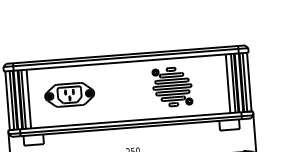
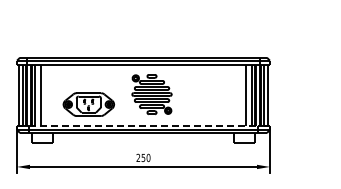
part: (171, 86) -> (151, 94), moved
part: (69, 94) -> (88, 104), moved
line: (131, 120) -> (144, 125), solid -> dashed

